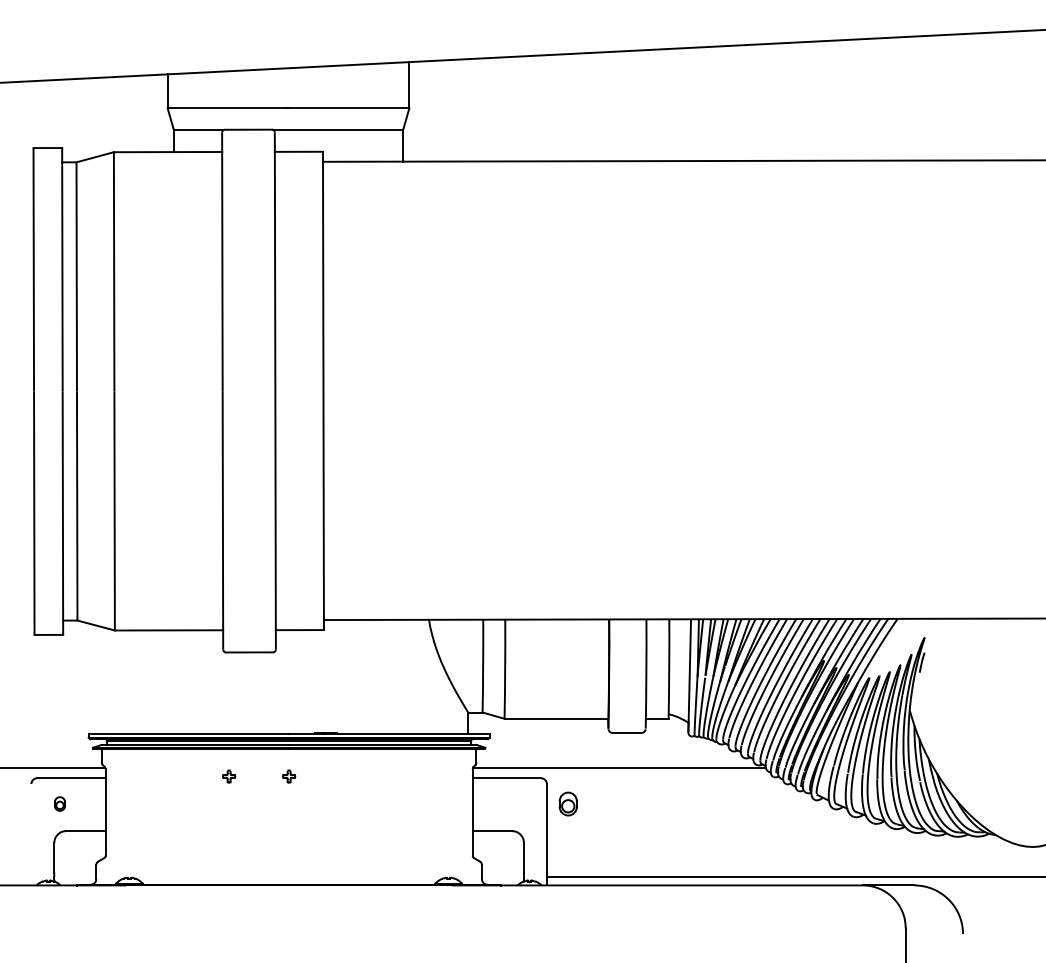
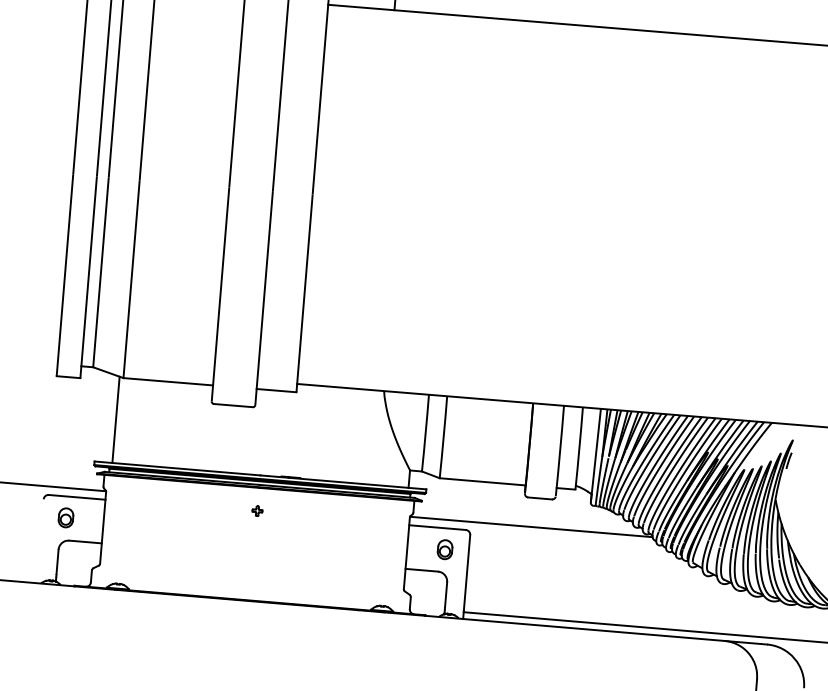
line: (110, 681) -> (116, 419), added
part: (229, 776) -> (208, 506), removed
part: (59, 803) -> (65, 517), size x1.67
part: (567, 803) -> (444, 549), moved

